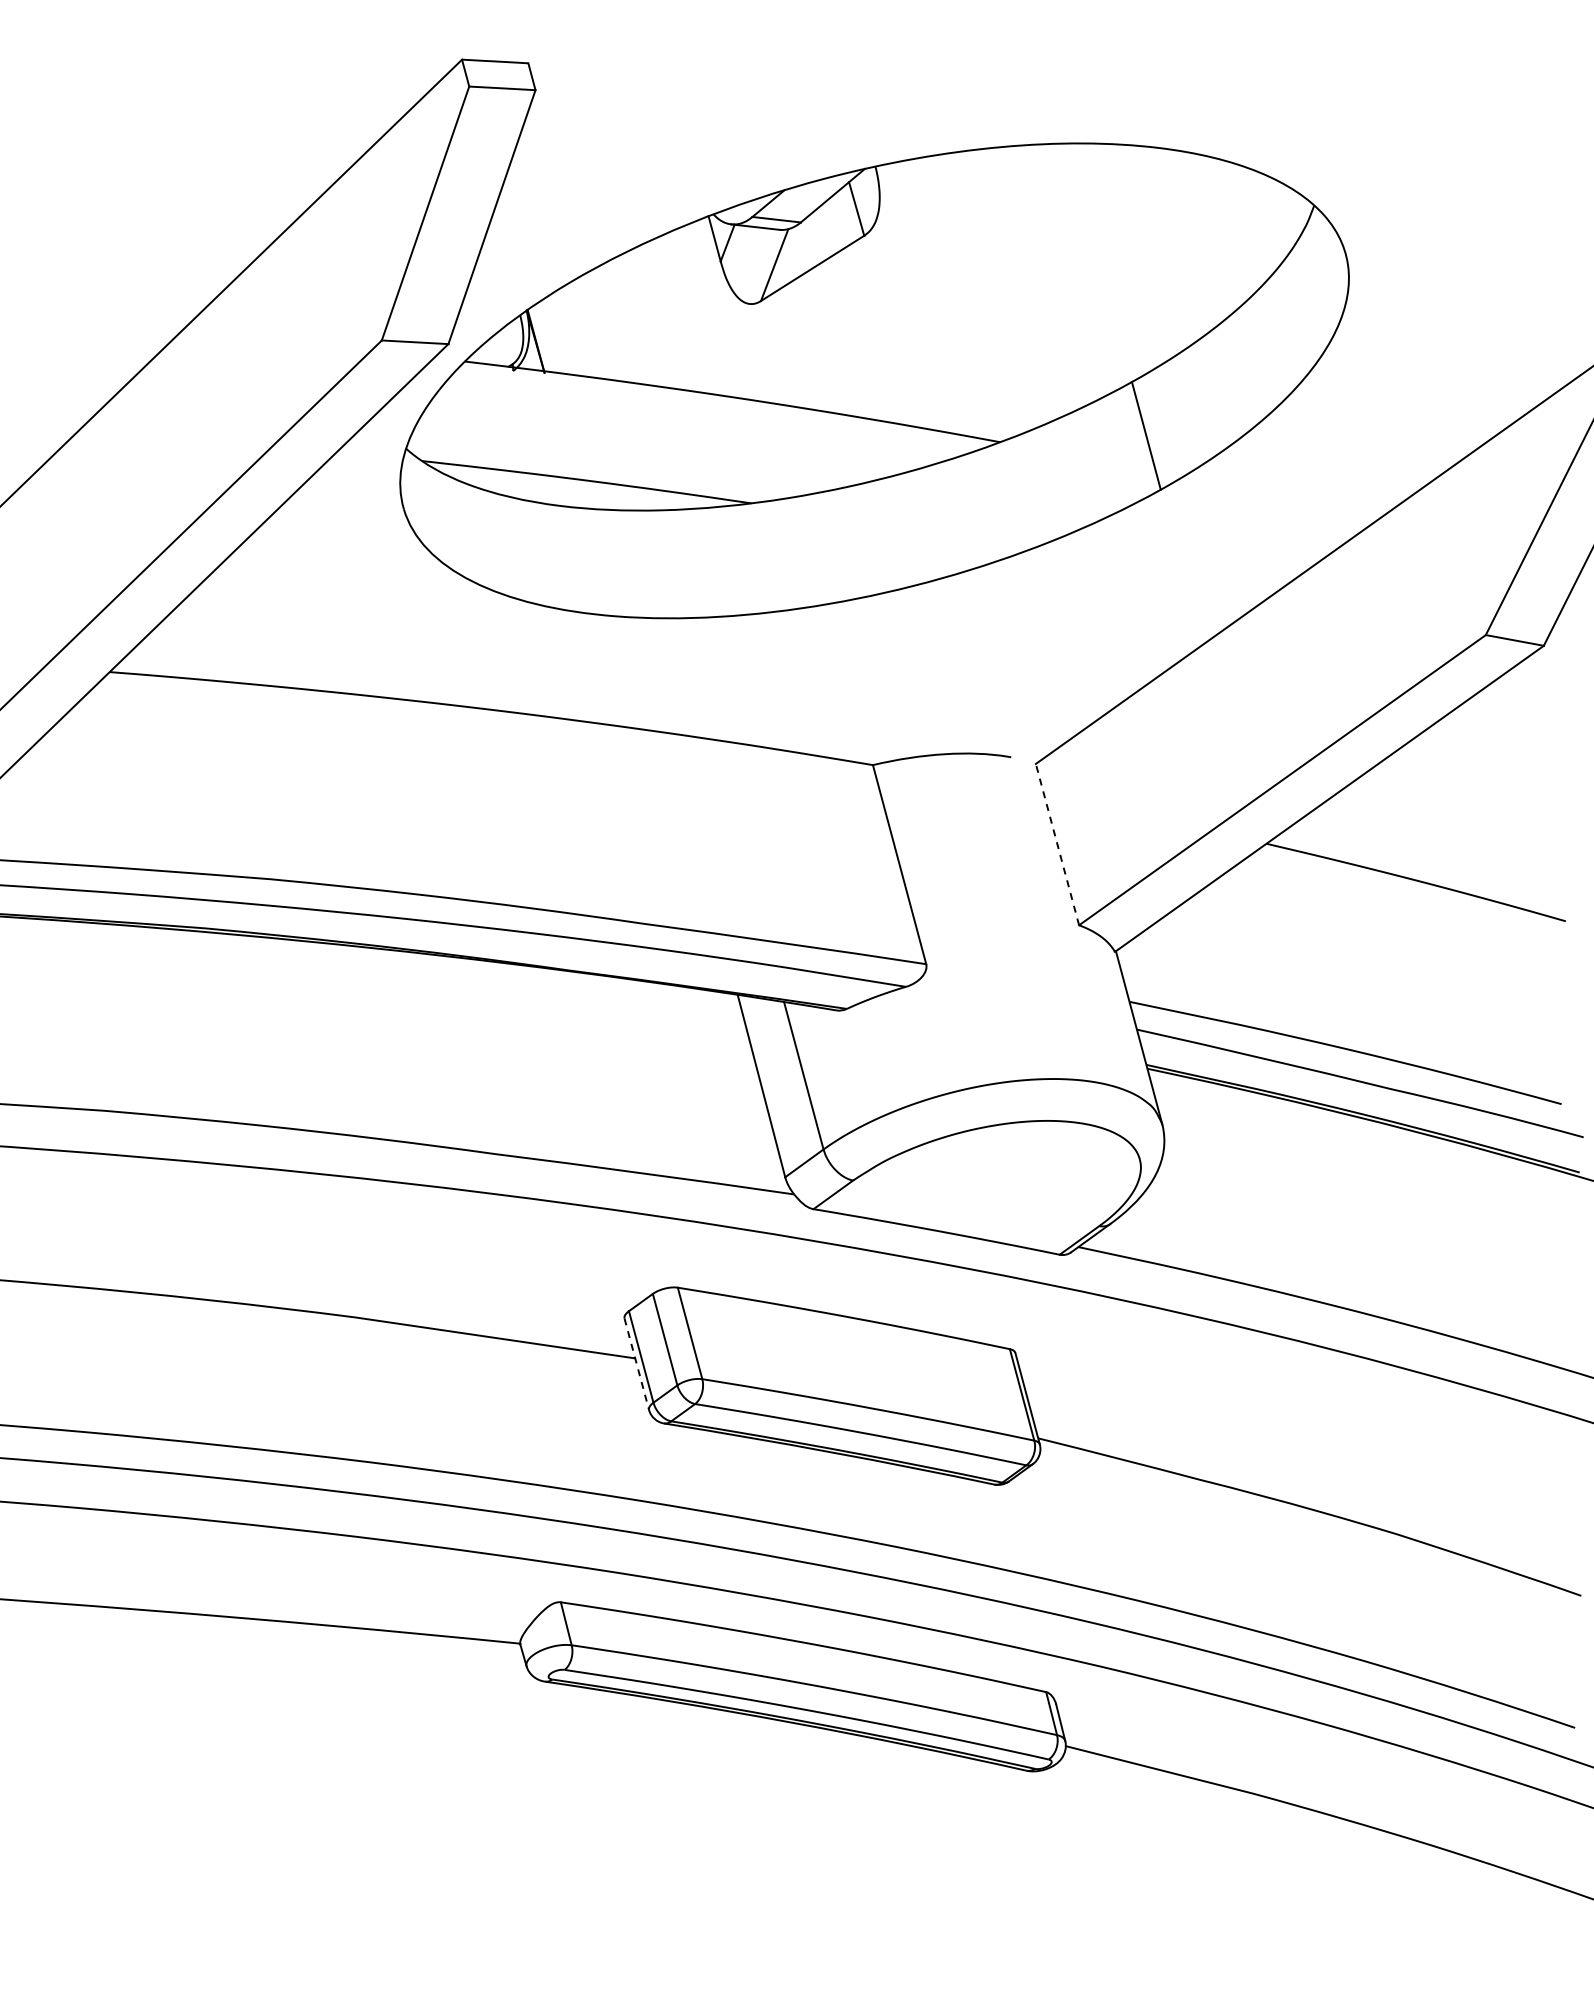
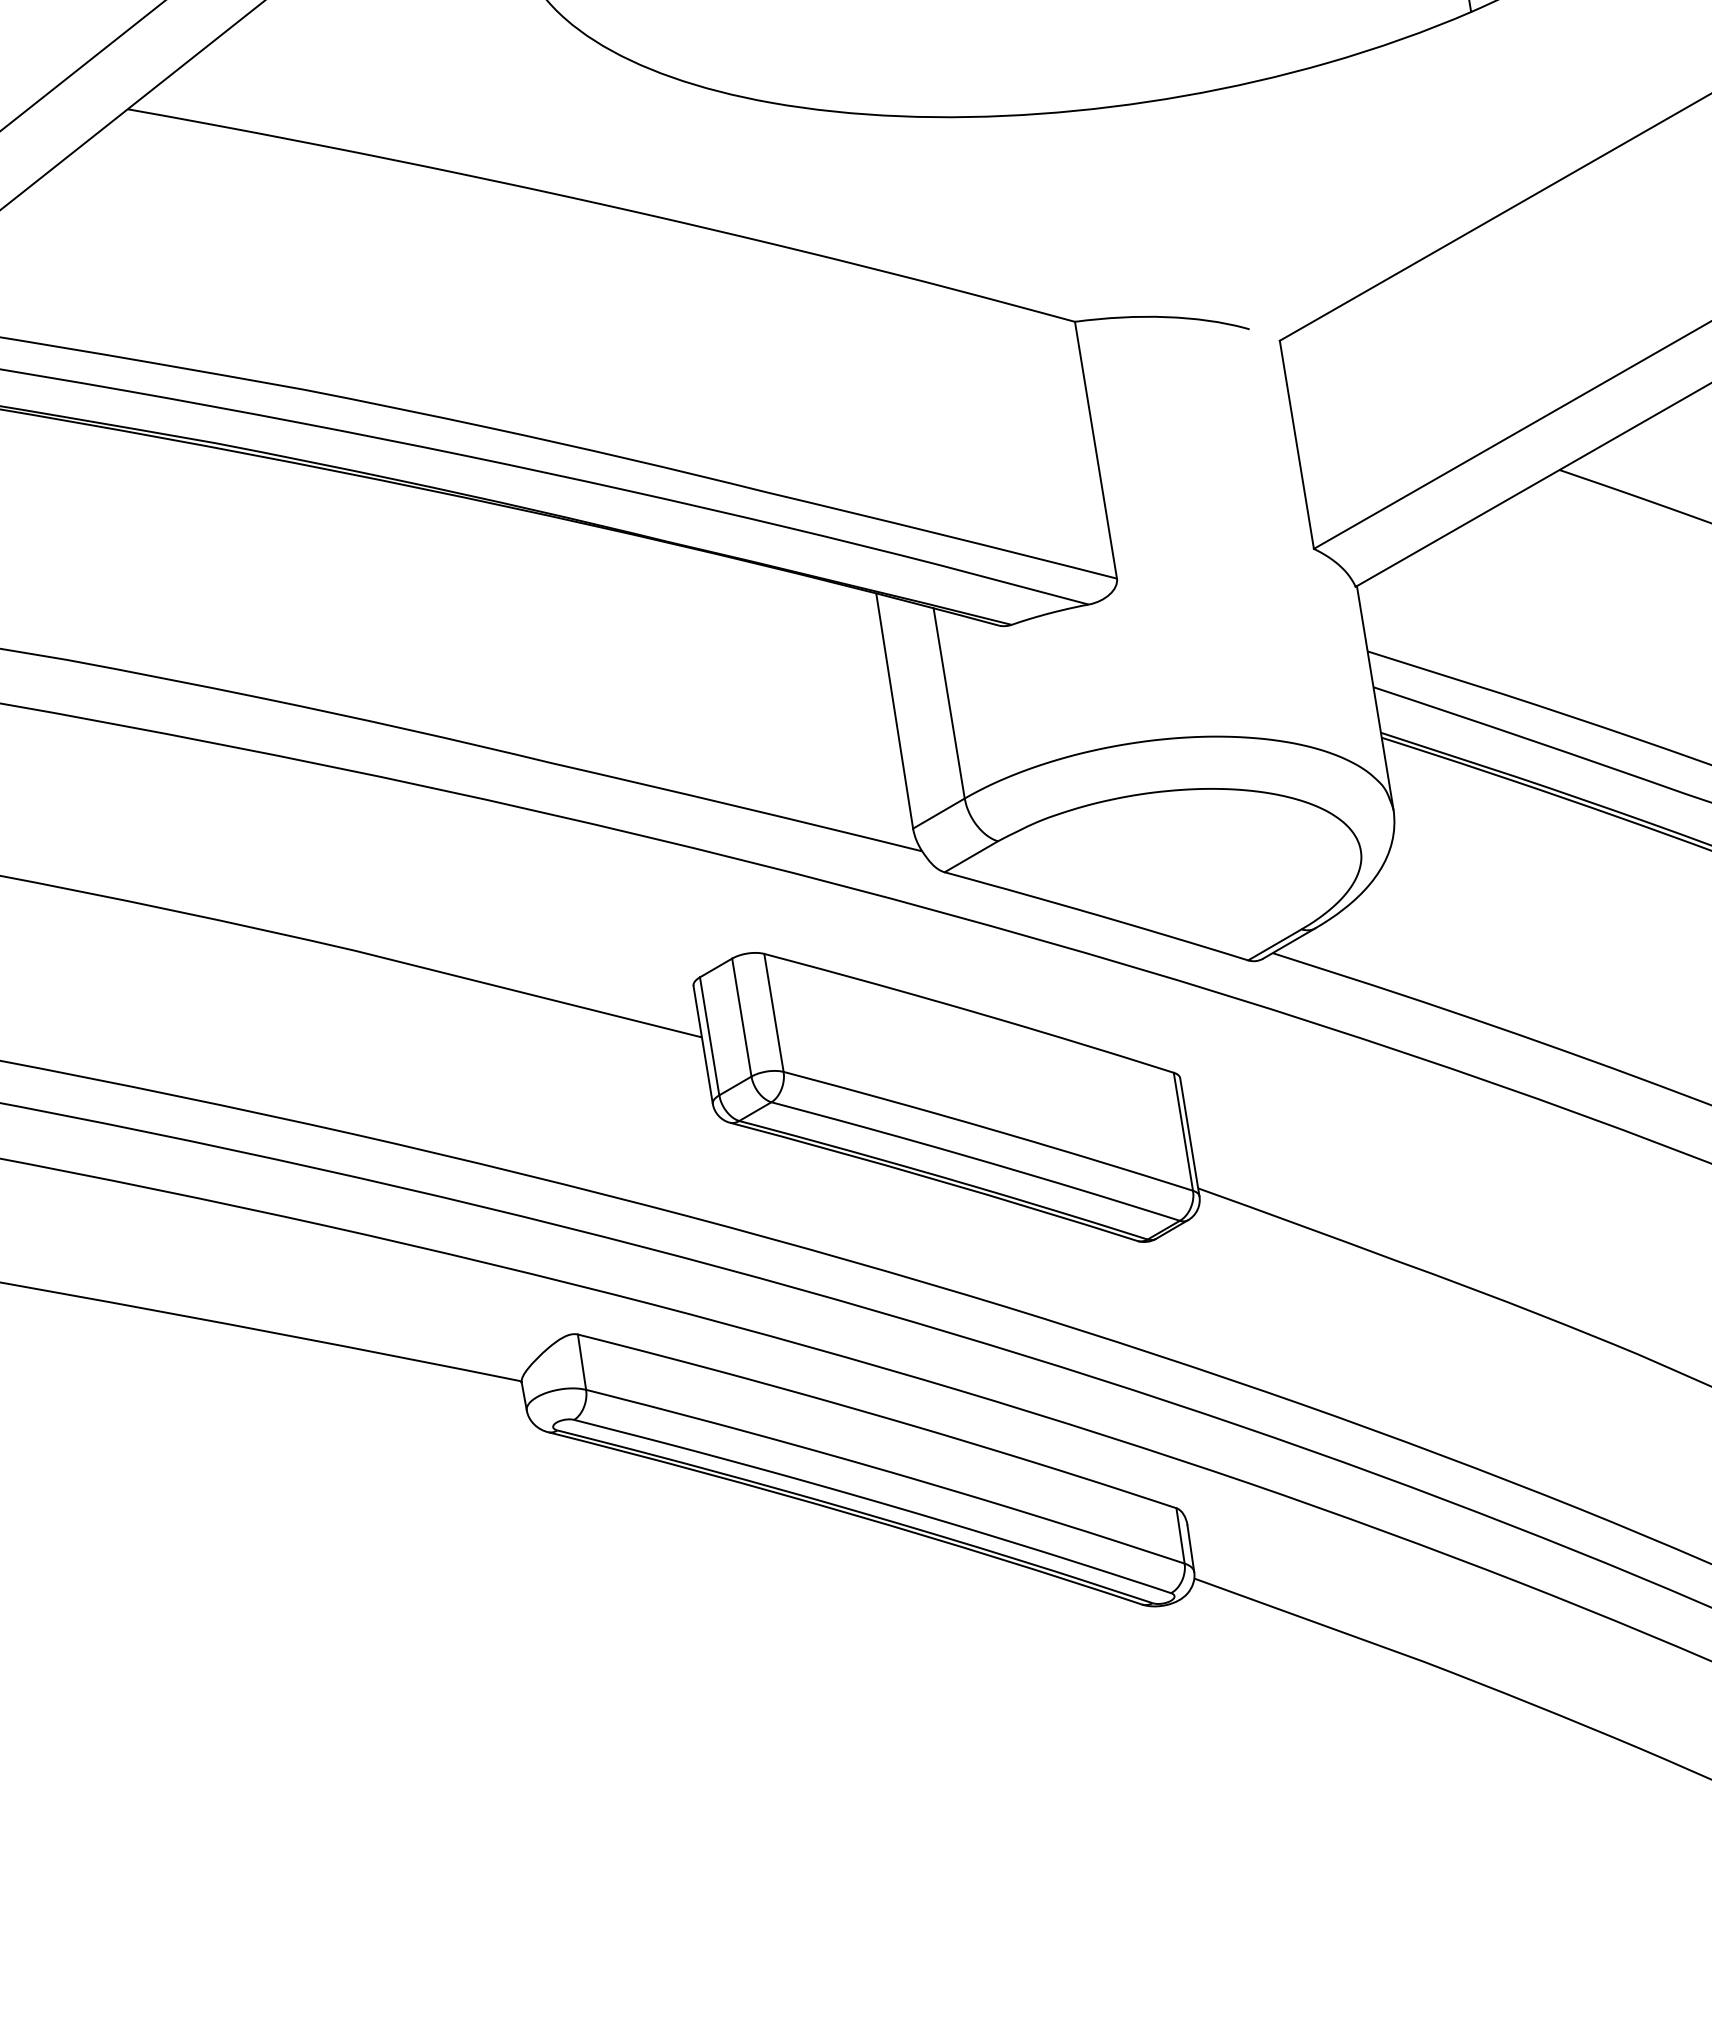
line: (1057, 844) -> (1296, 444), dashed -> solid
line: (636, 1364) -> (702, 1045), dashed -> solid

